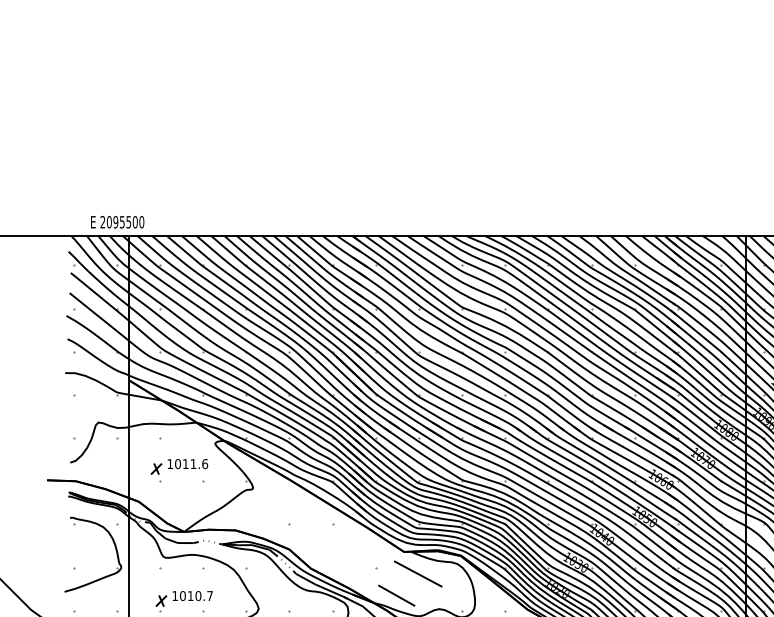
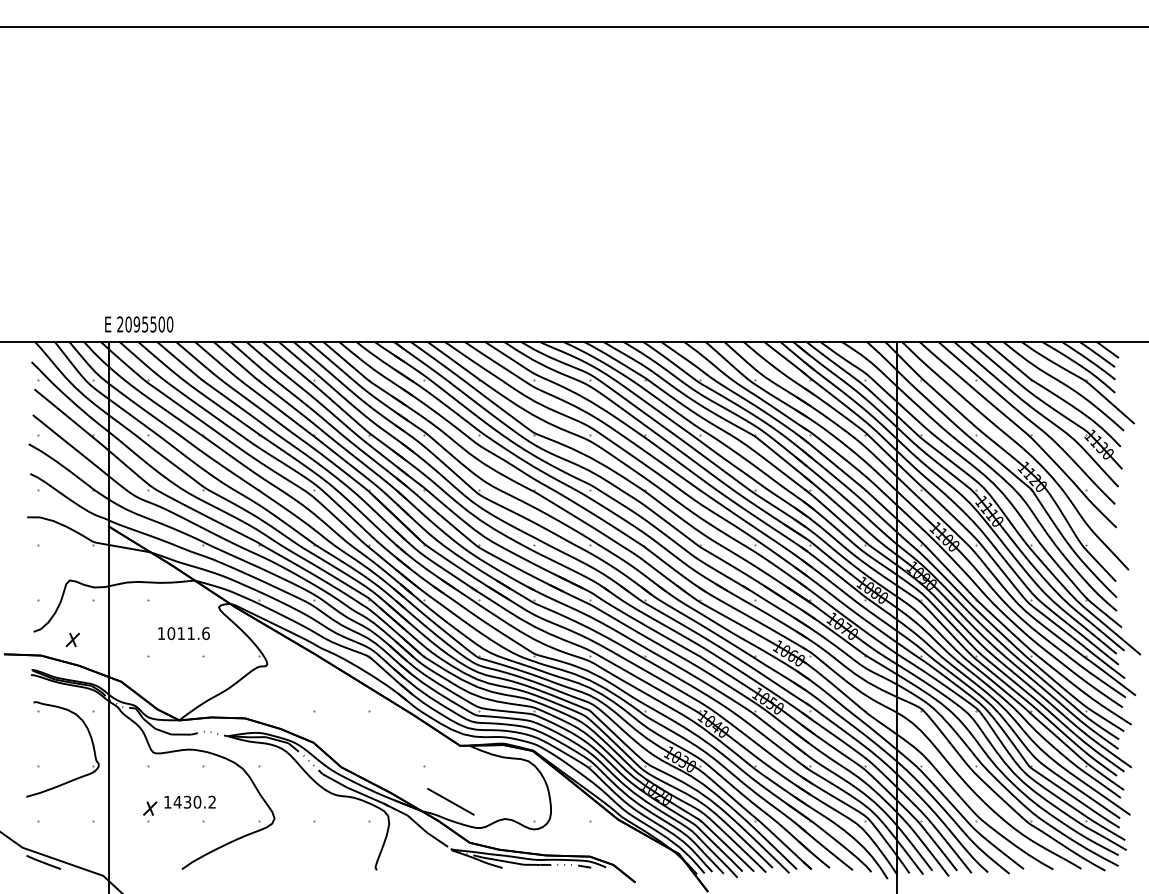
text: (117, 222) -> (139, 324), moved
part: (156, 468) -> (72, 639), moved
line: (418, 574) -> (478, 774), removed
text: (196, 595) -> (194, 801), 1010.7 -> 1430.2

